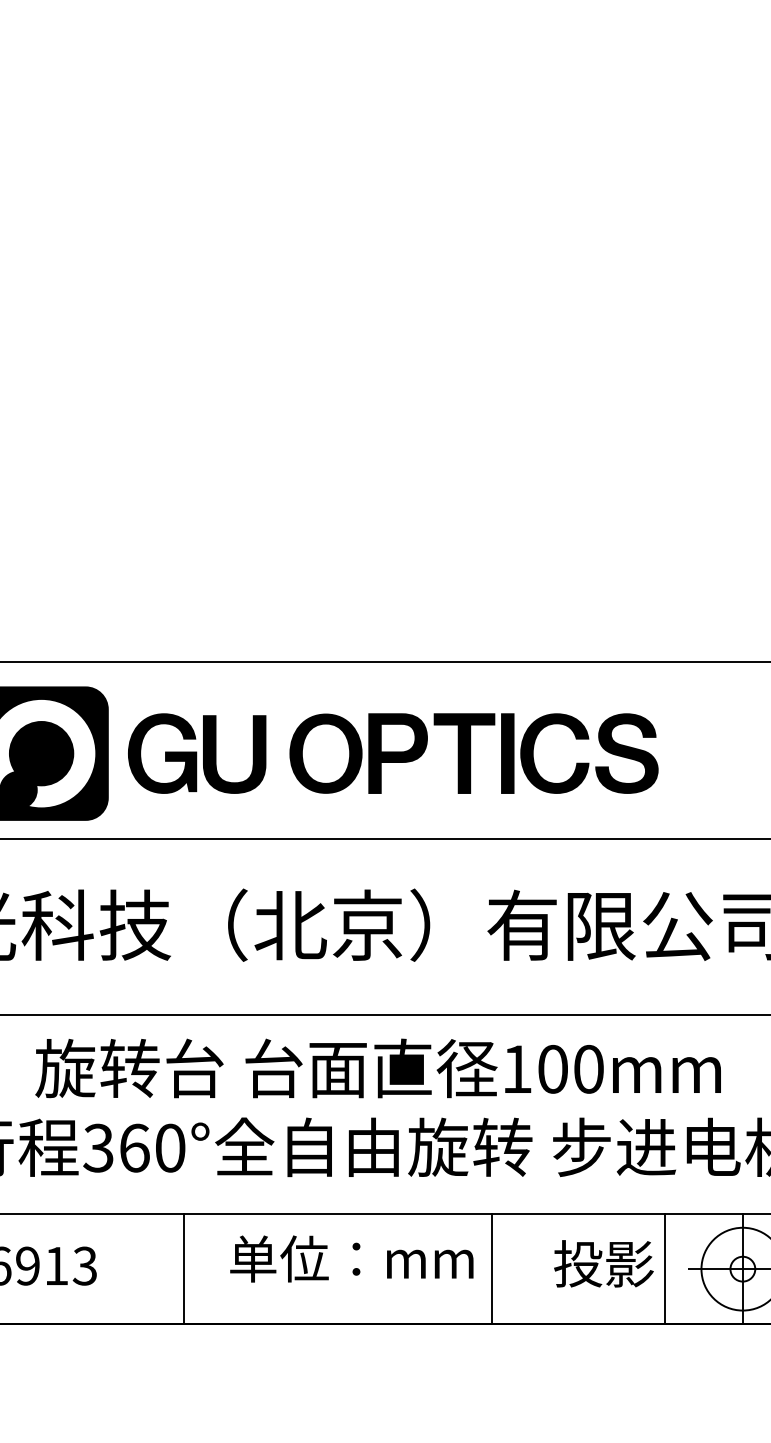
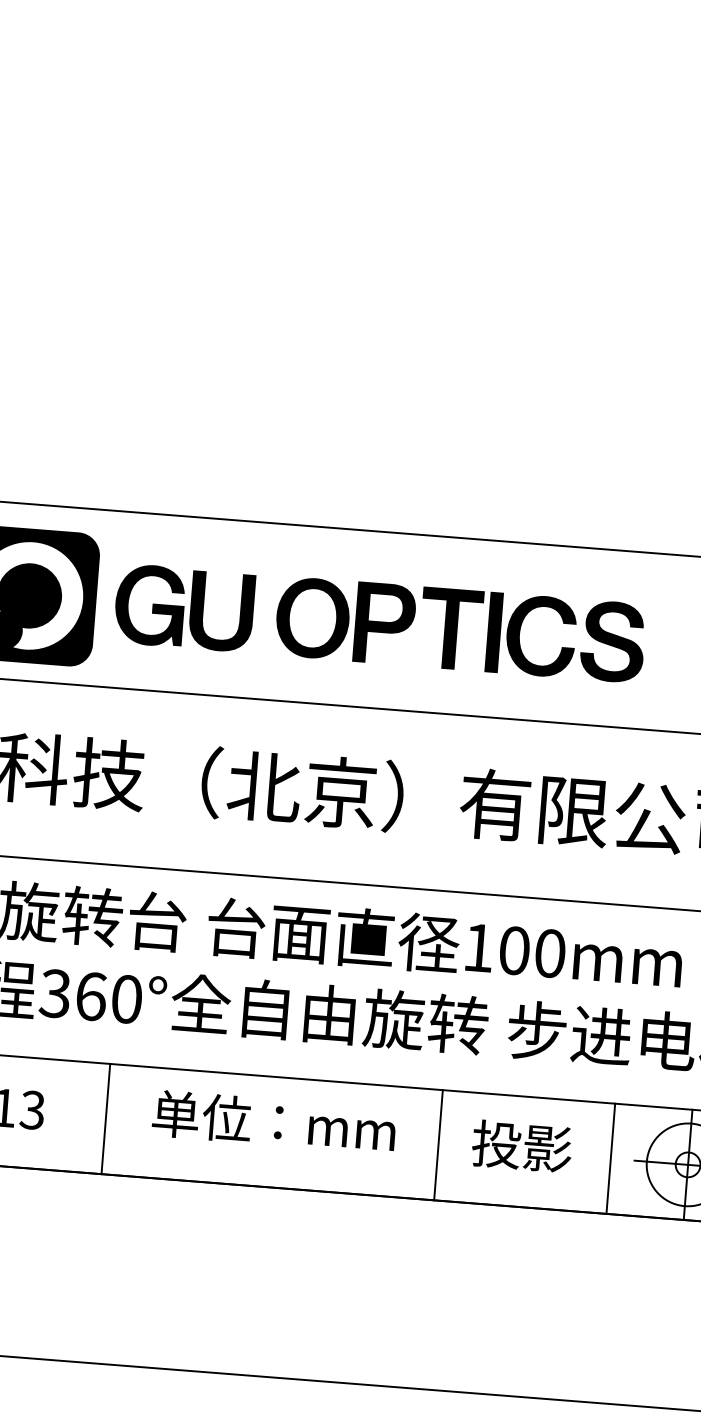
text: (351, 1258) -> (273, 1121), moved
text: (603, 1263) -> (521, 1146), moved
line: (183, 1268) -> (105, 1118), moved

